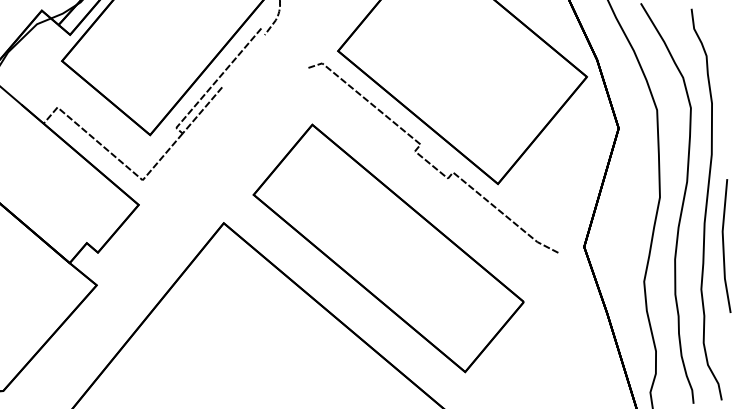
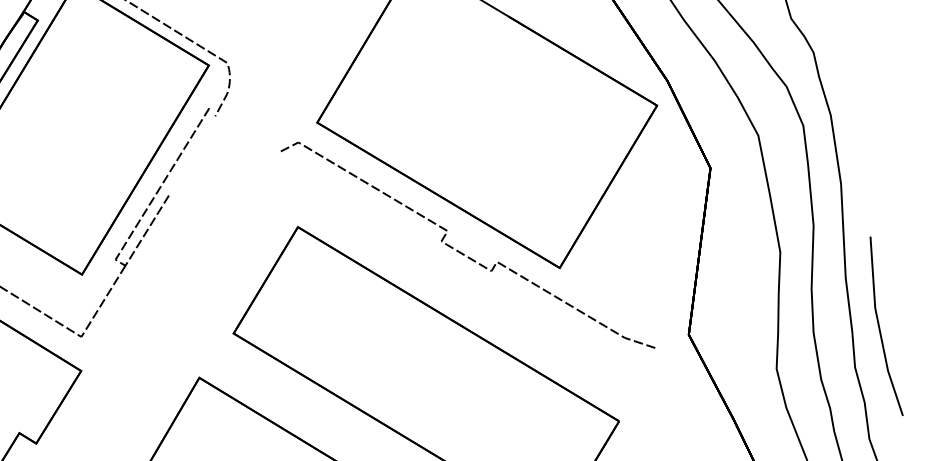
line: (724, 245) -> (880, 326), moved

